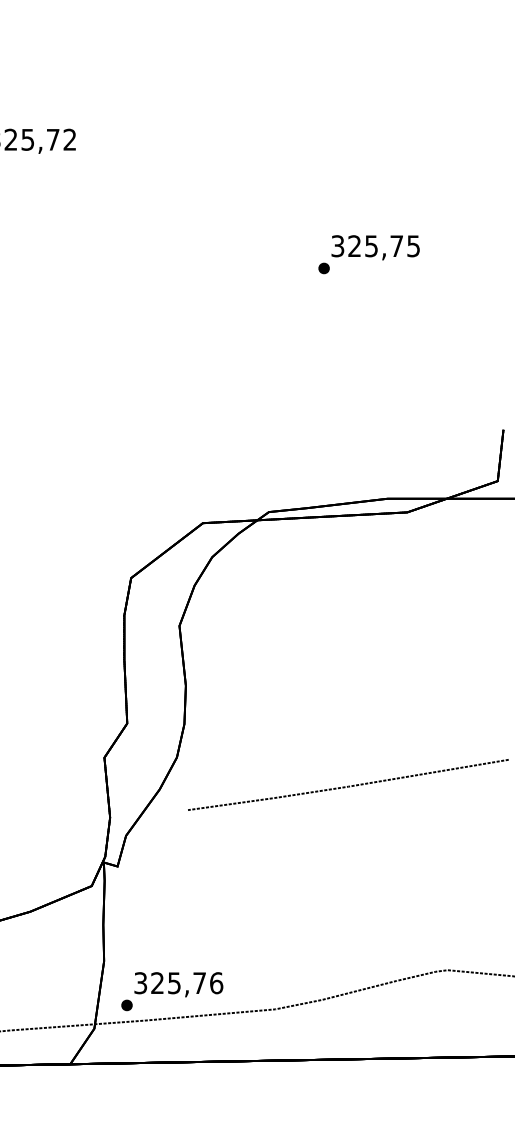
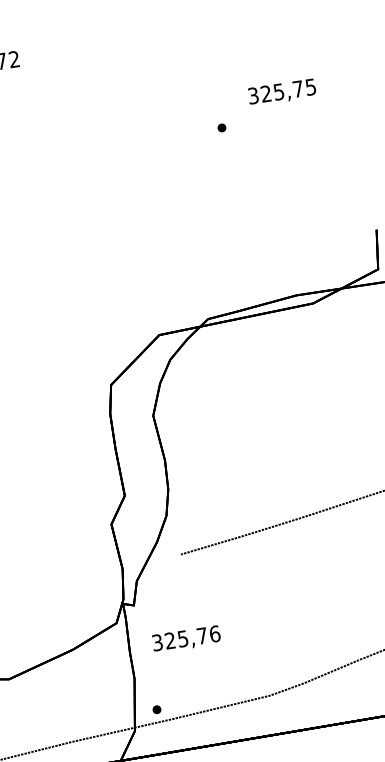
text: (375, 247) -> (282, 92), moved
text: (178, 984) -> (186, 639), moved

